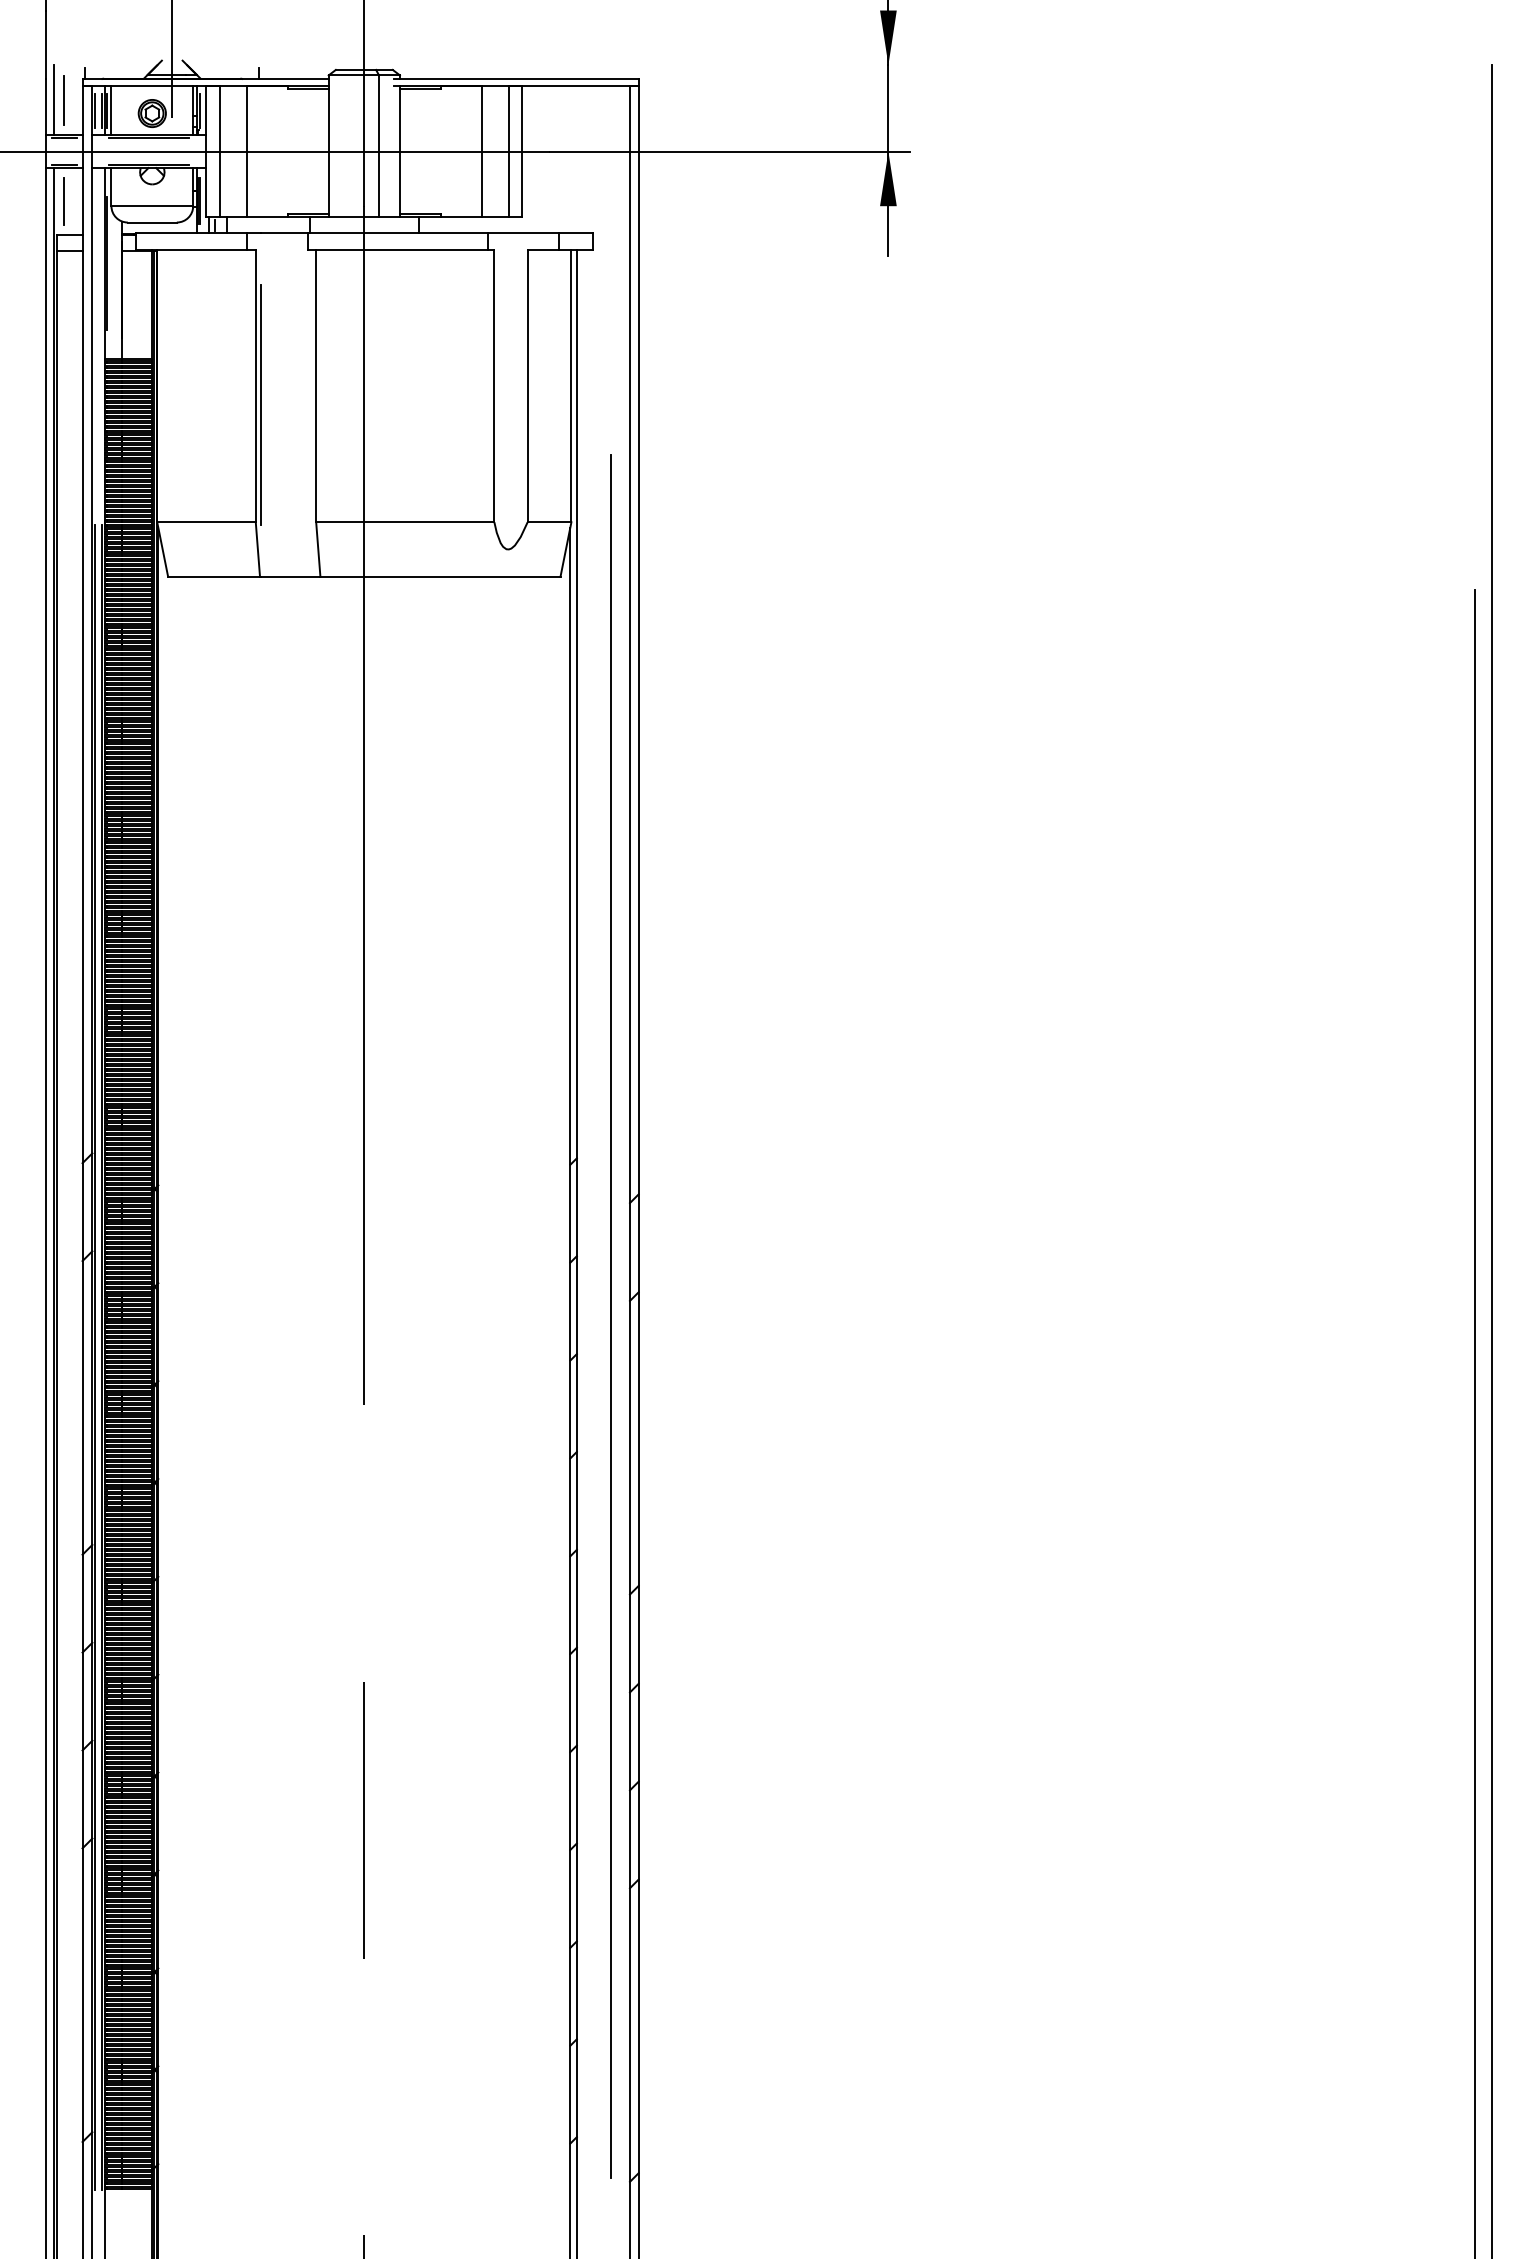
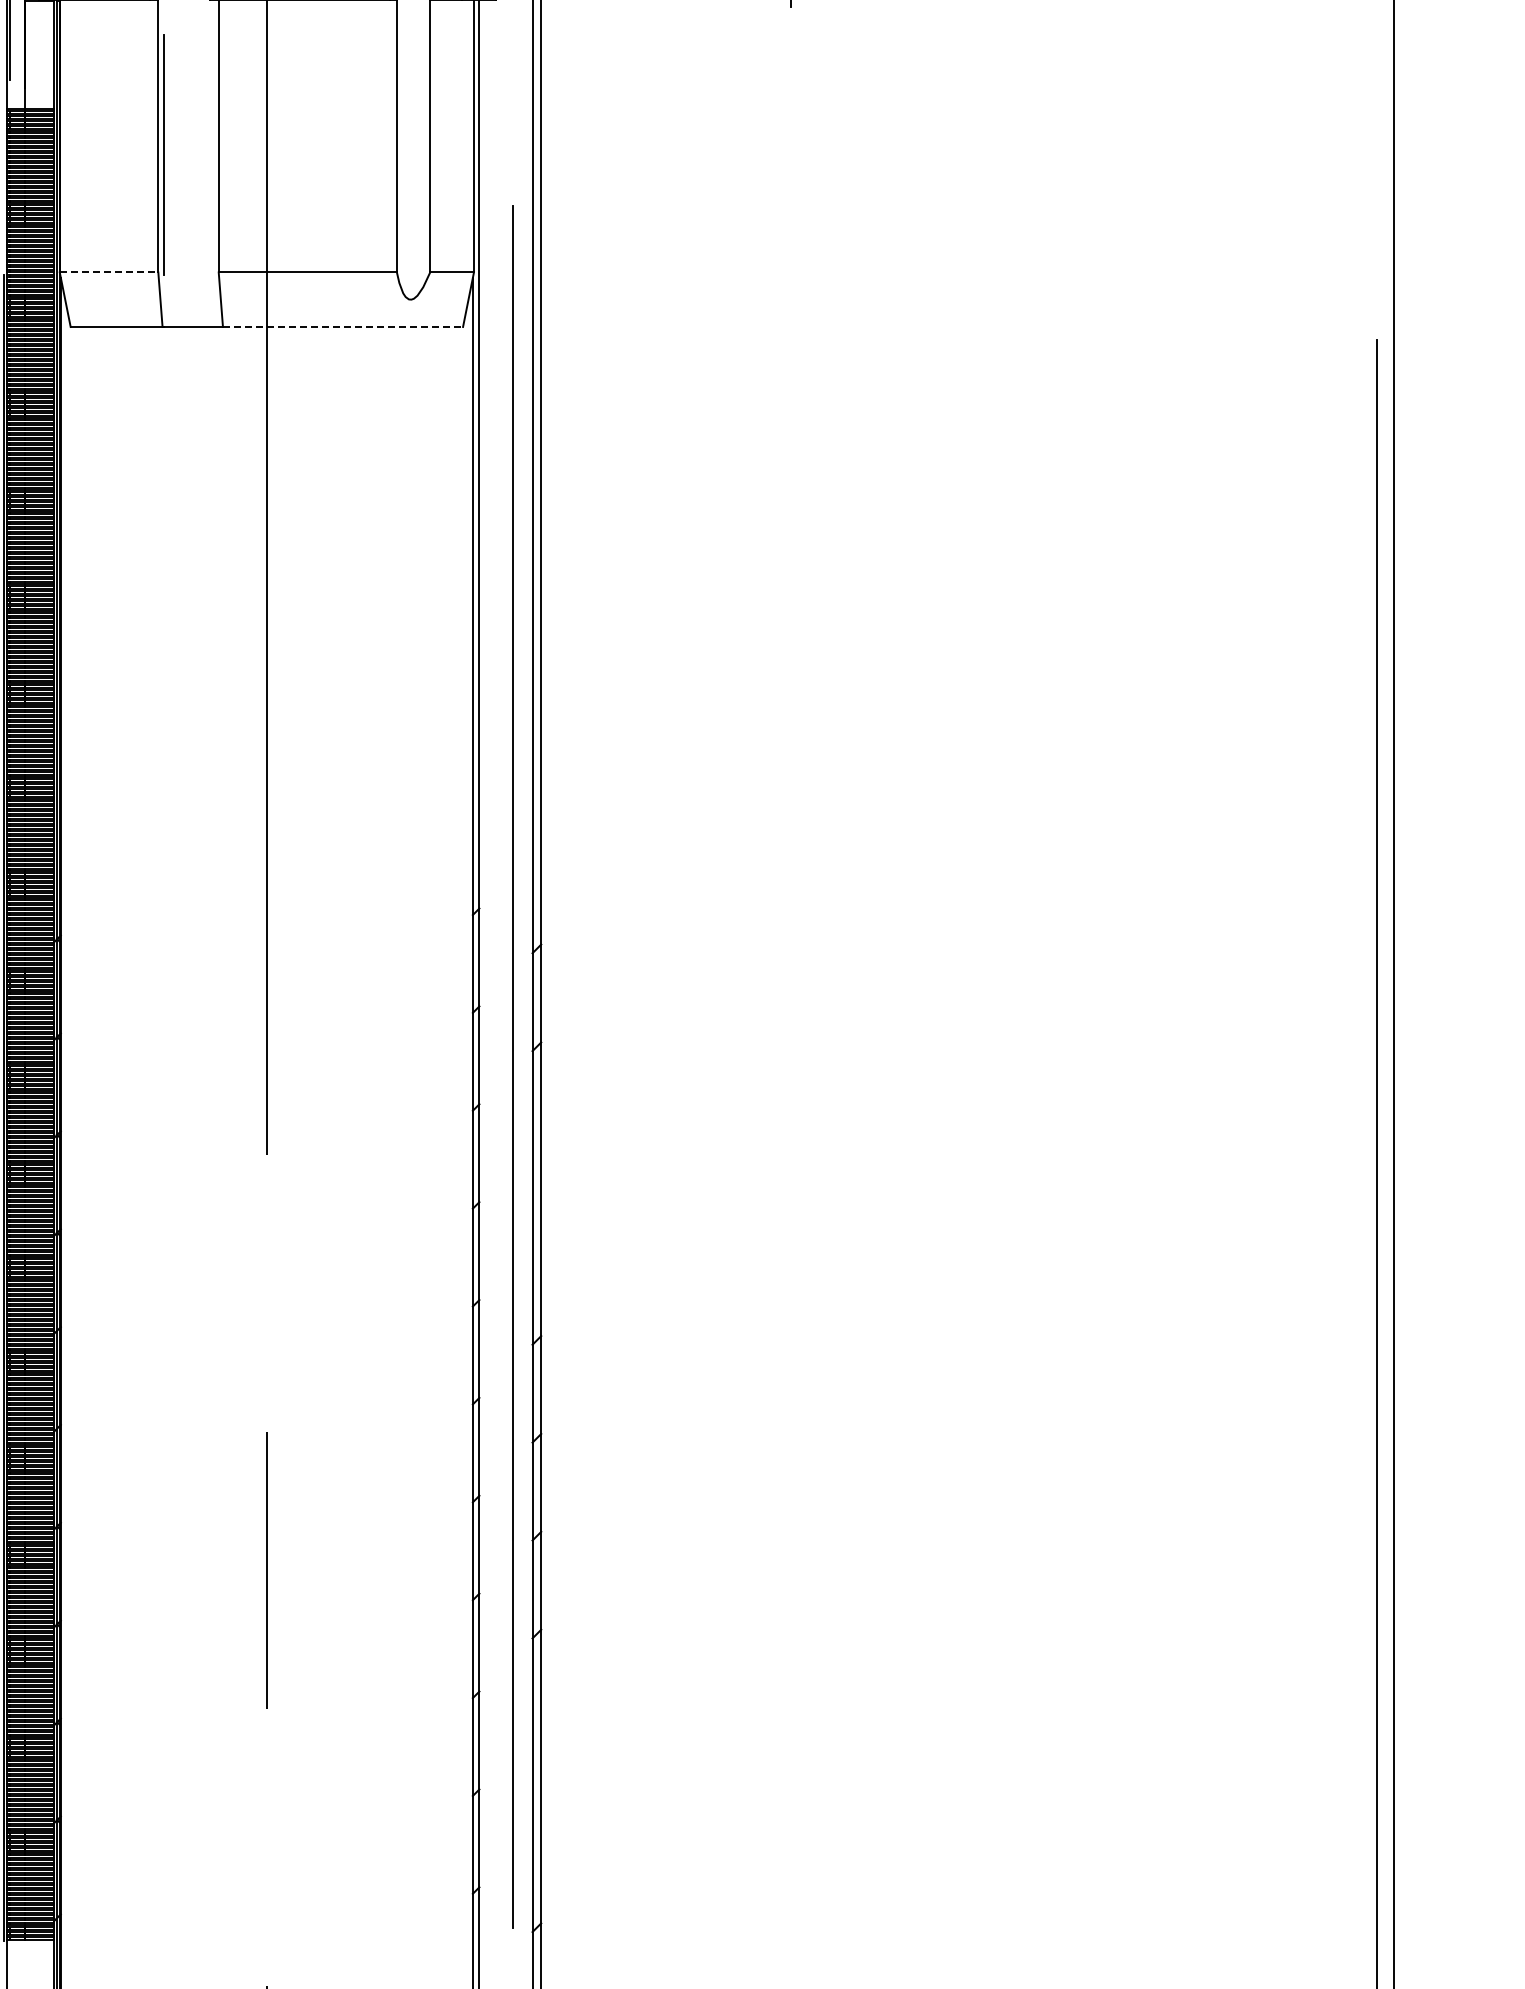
line: (207, 522) -> (110, 272), solid -> dashed
line: (440, 576) -> (343, 326), solid -> dashed

